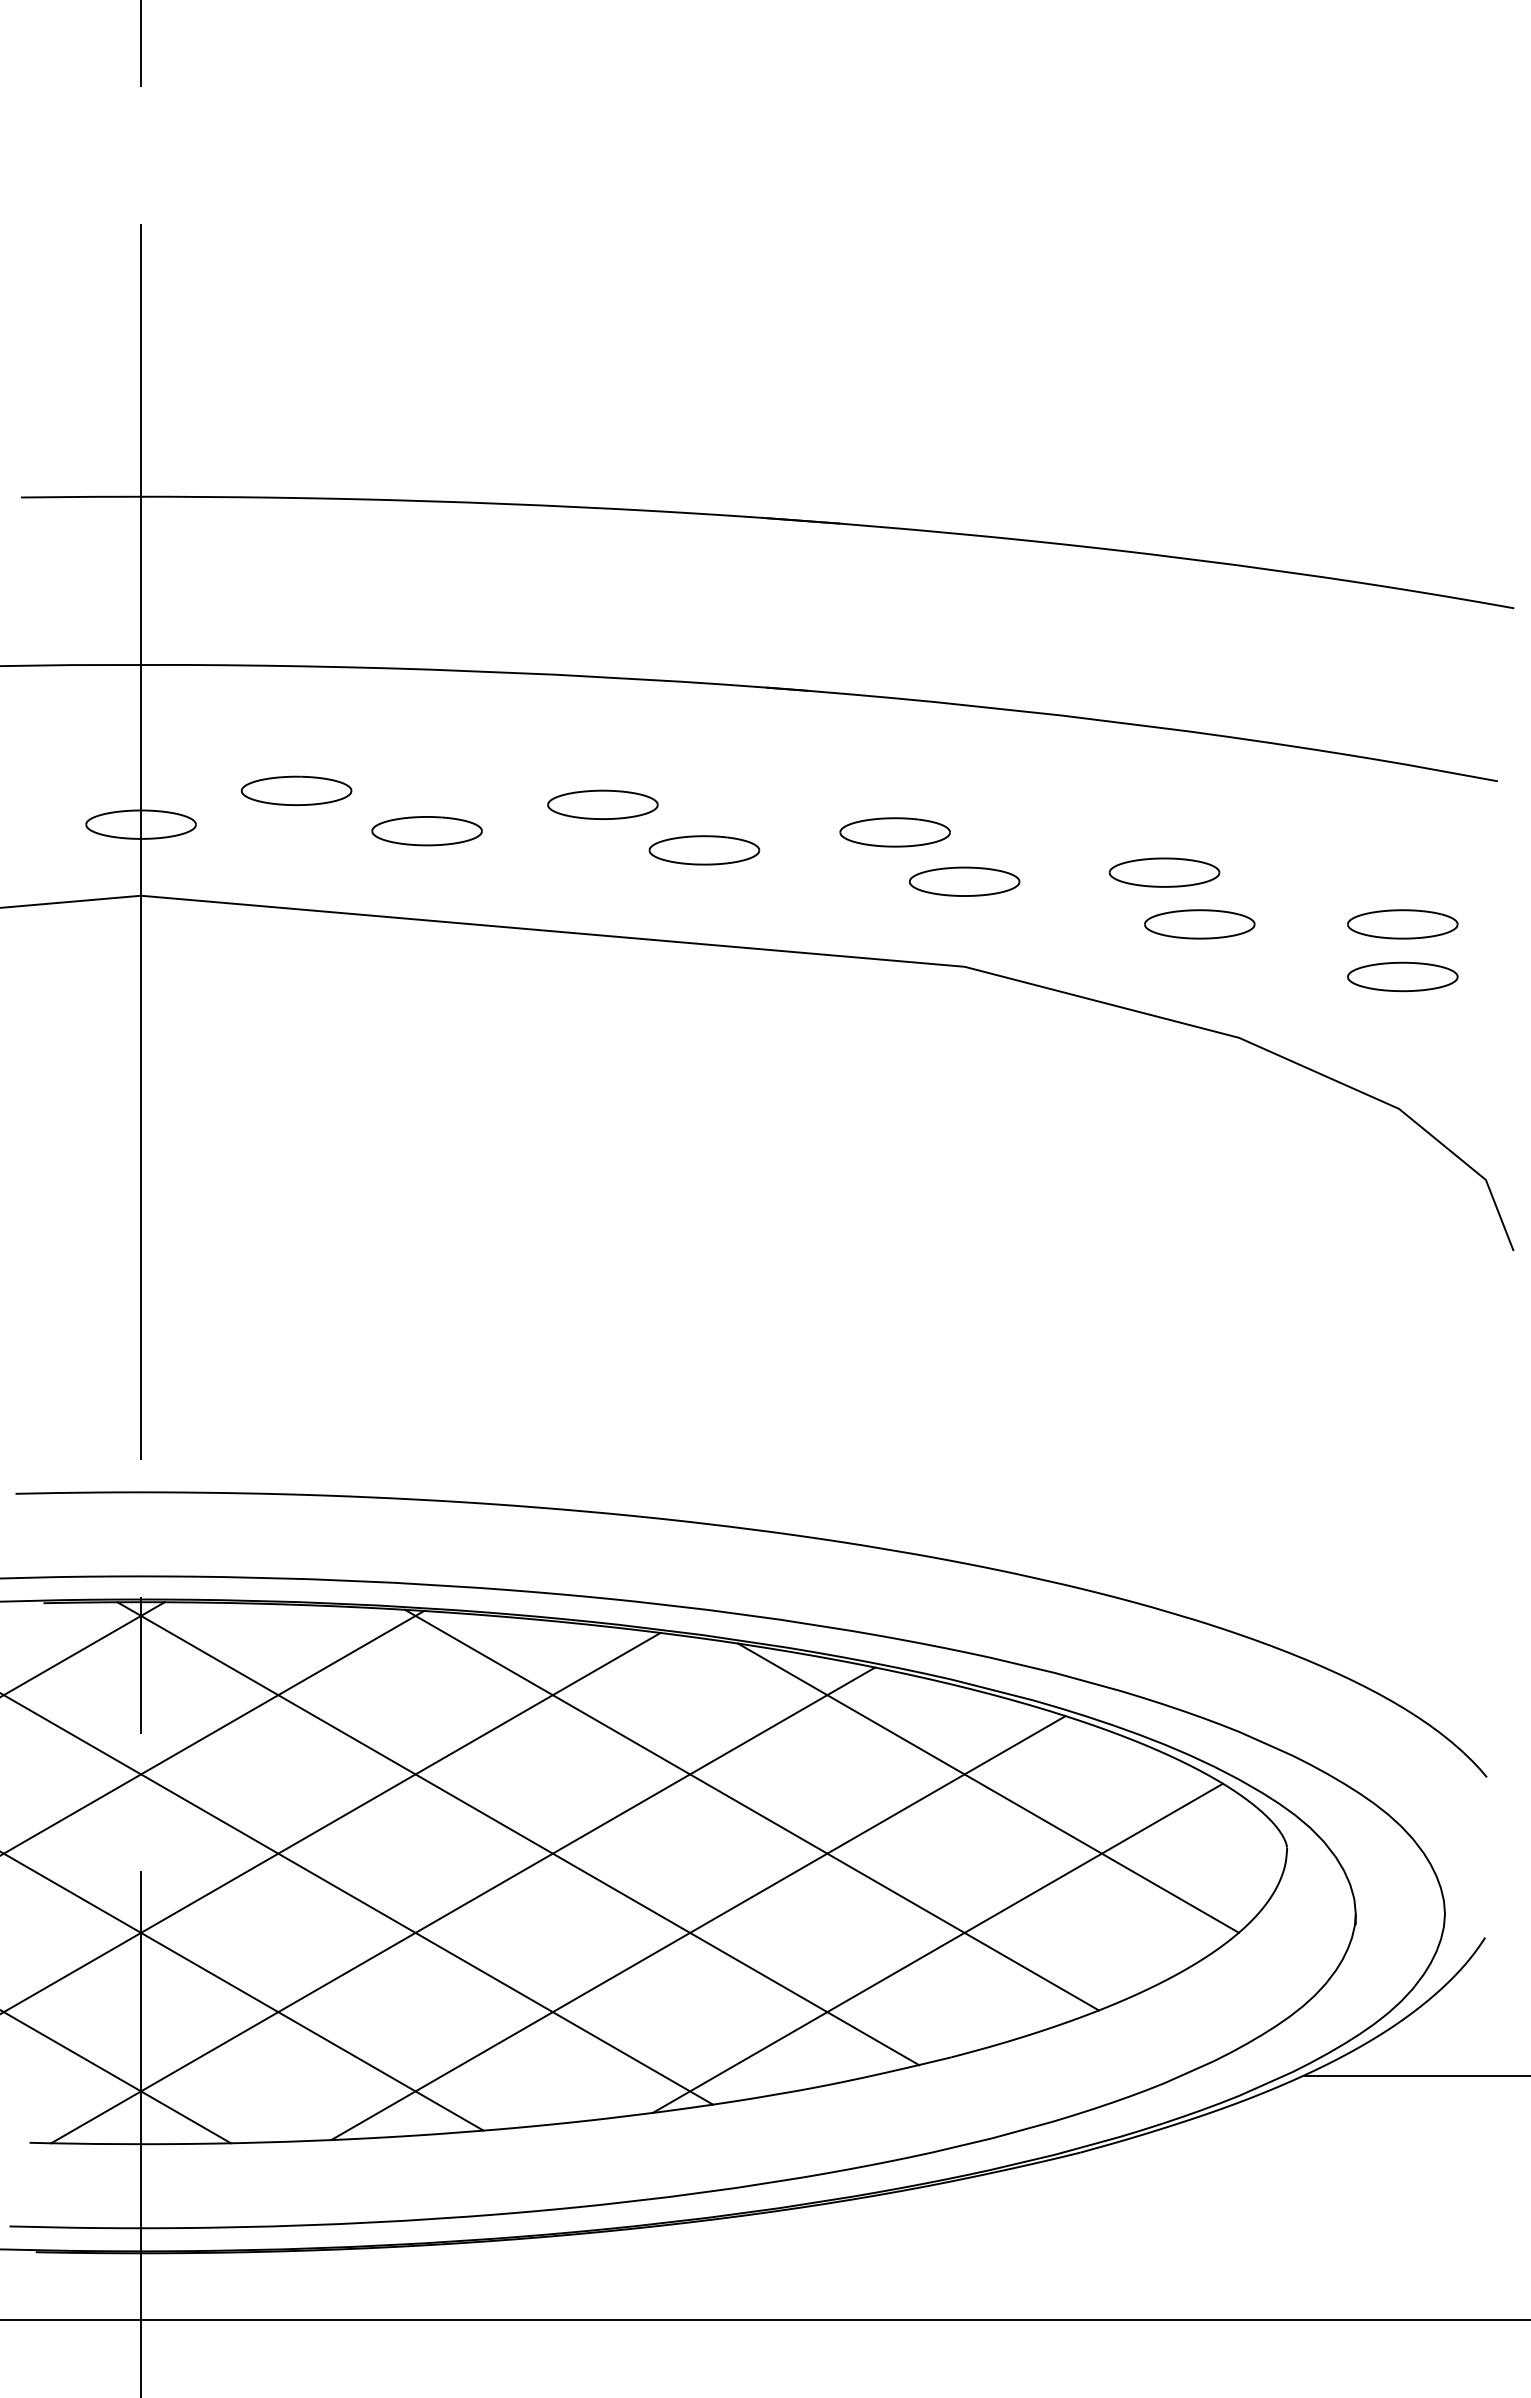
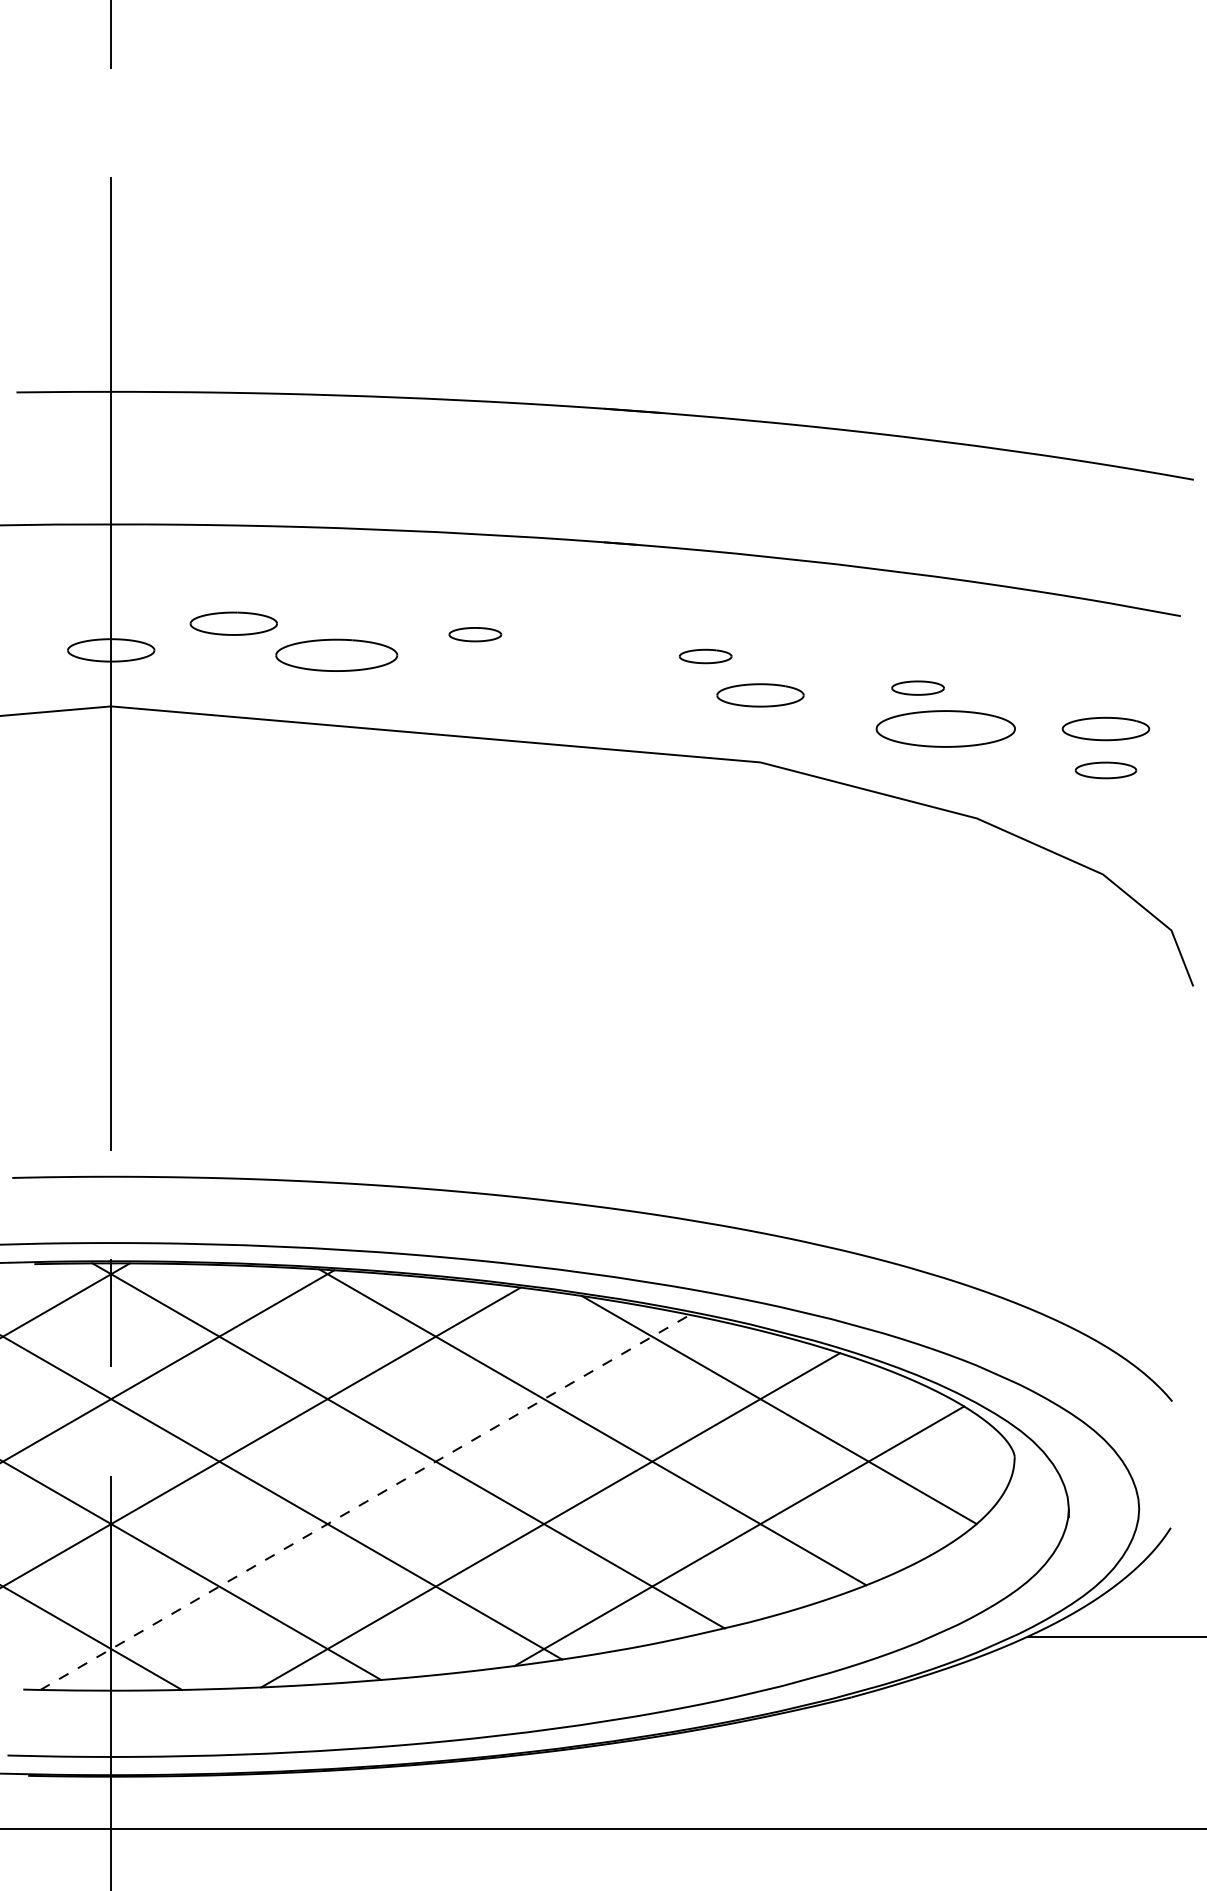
part: (602, 804) -> (474, 634), size x0.6
part: (426, 831) -> (336, 655), size x1.4
part: (894, 832) -> (705, 656), size x0.6
part: (704, 850) -> (555, 670), removed
part: (1164, 872) -> (918, 688), size x0.6
part: (1199, 924) -> (945, 729), size x1.6
part: (1402, 976) -> (1105, 770), size x0.7
line: (463, 1905) -> (365, 1502), solid -> dashed

